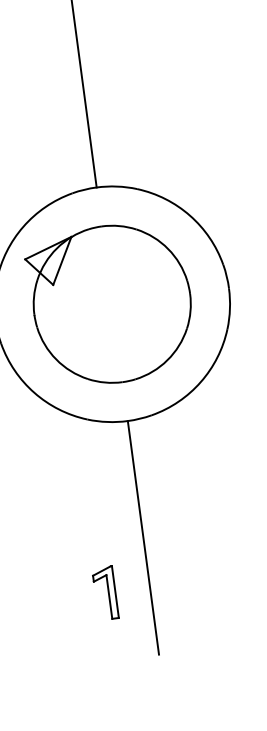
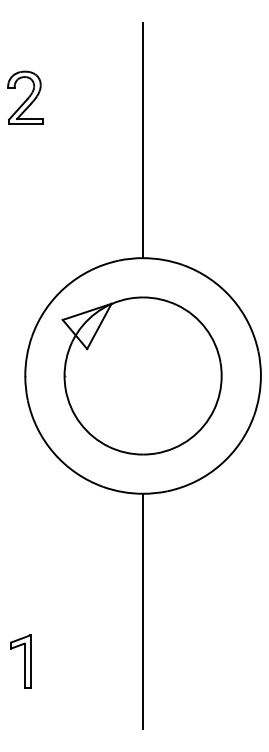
part: (104, 593) -> (20, 661), moved

